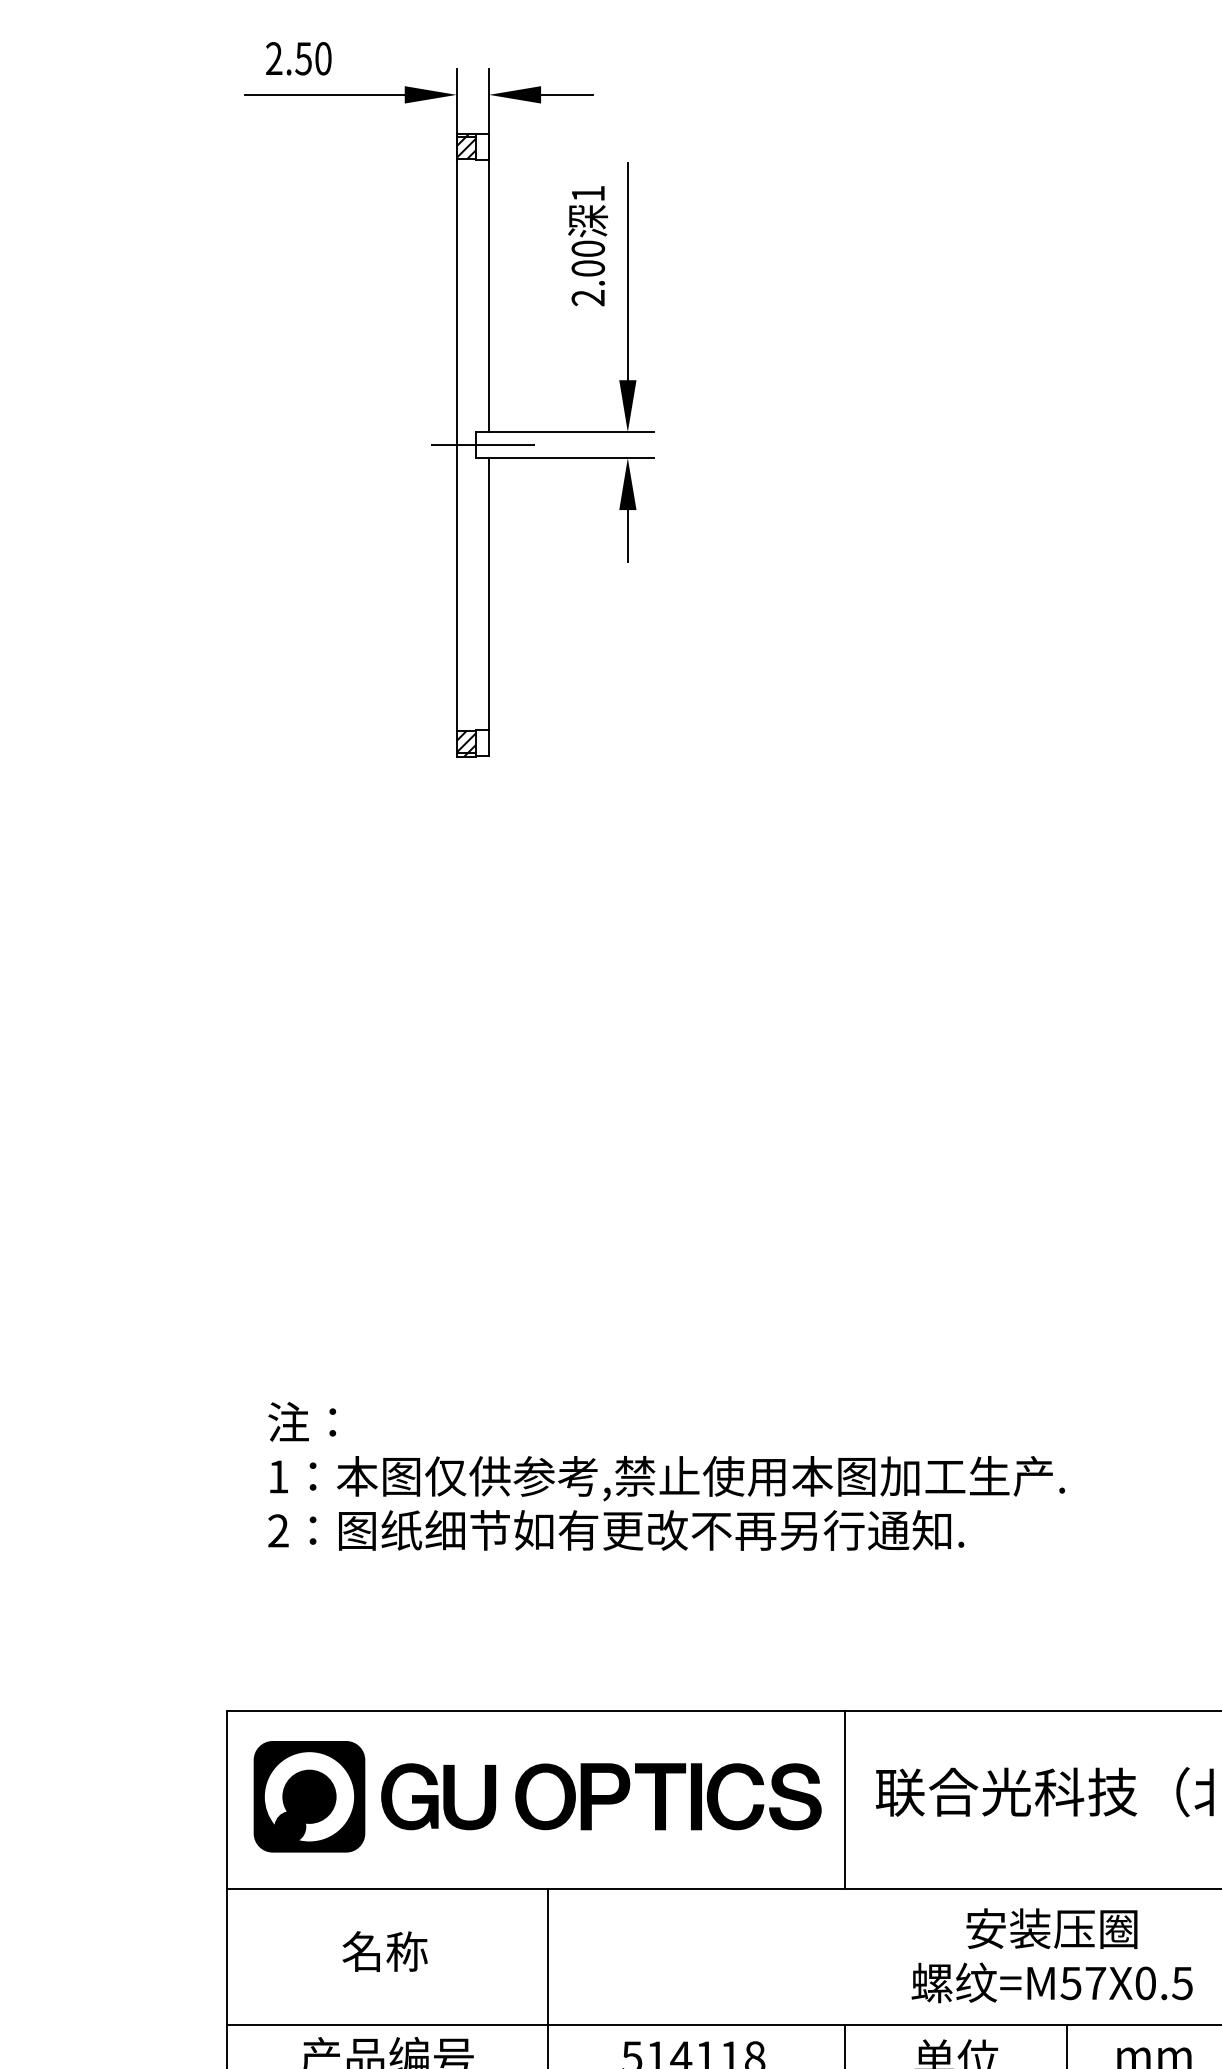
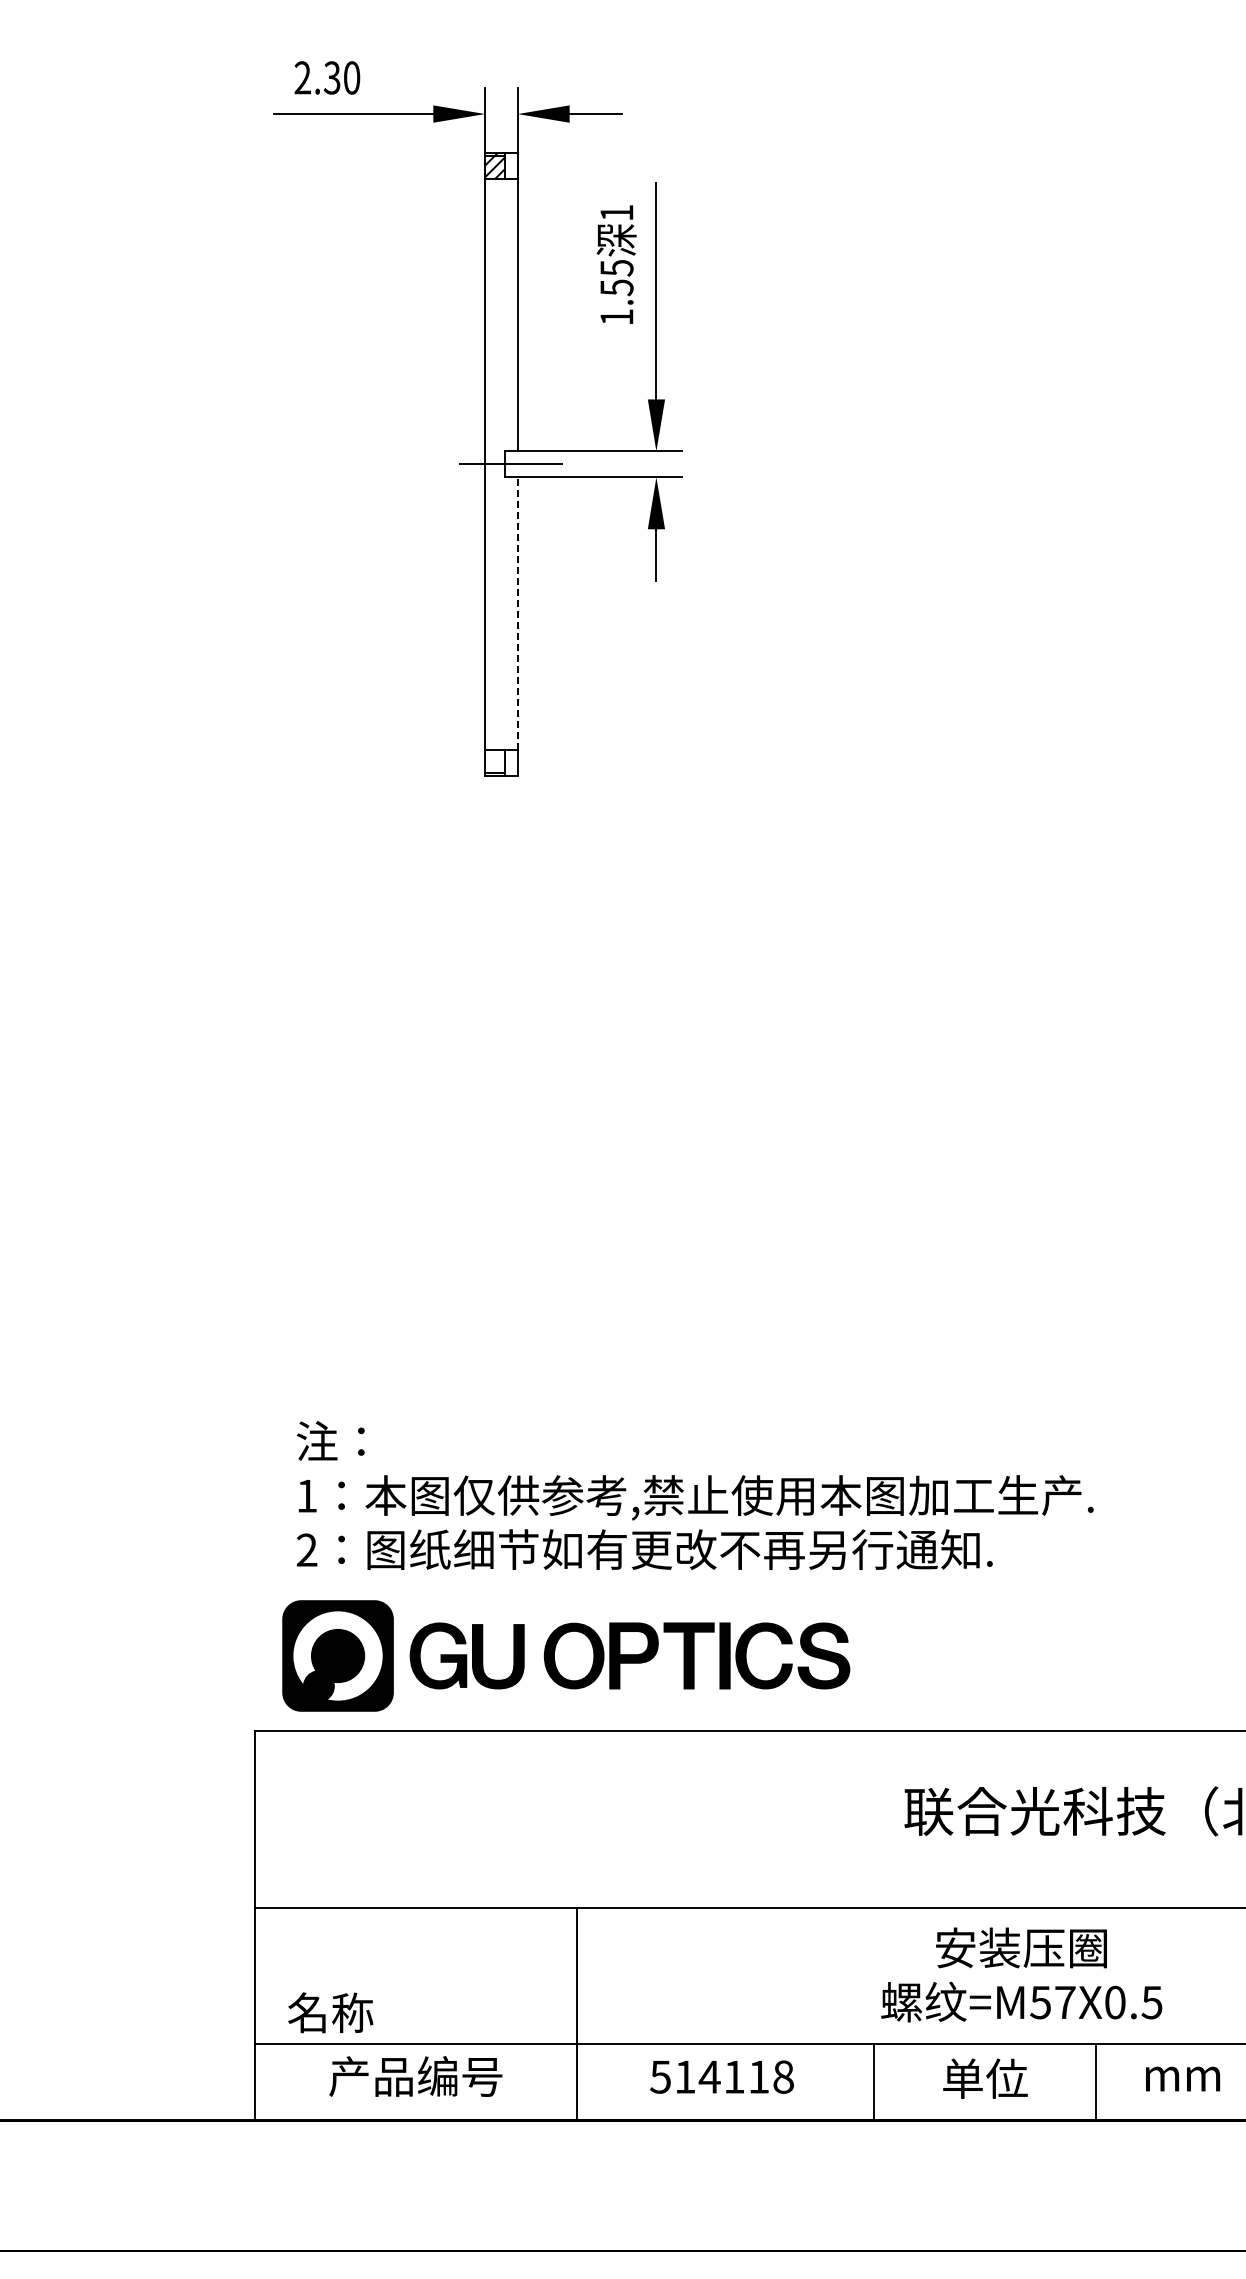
text: (303, 58) -> (332, 77), 2.50 -> 2.30
text: (587, 273) -> (616, 292), 2.00 -> 1.55
line: (488, 593) -> (517, 612), solid -> dashed
hatch: (465, 743) -> (494, 762), removed
part: (537, 1796) -> (566, 1655), moved
line: (844, 1799) -> (873, 1818), removed
text: (384, 1951) -> (330, 2012), moved
text: (1051, 1955) -> (1021, 1974), moved

